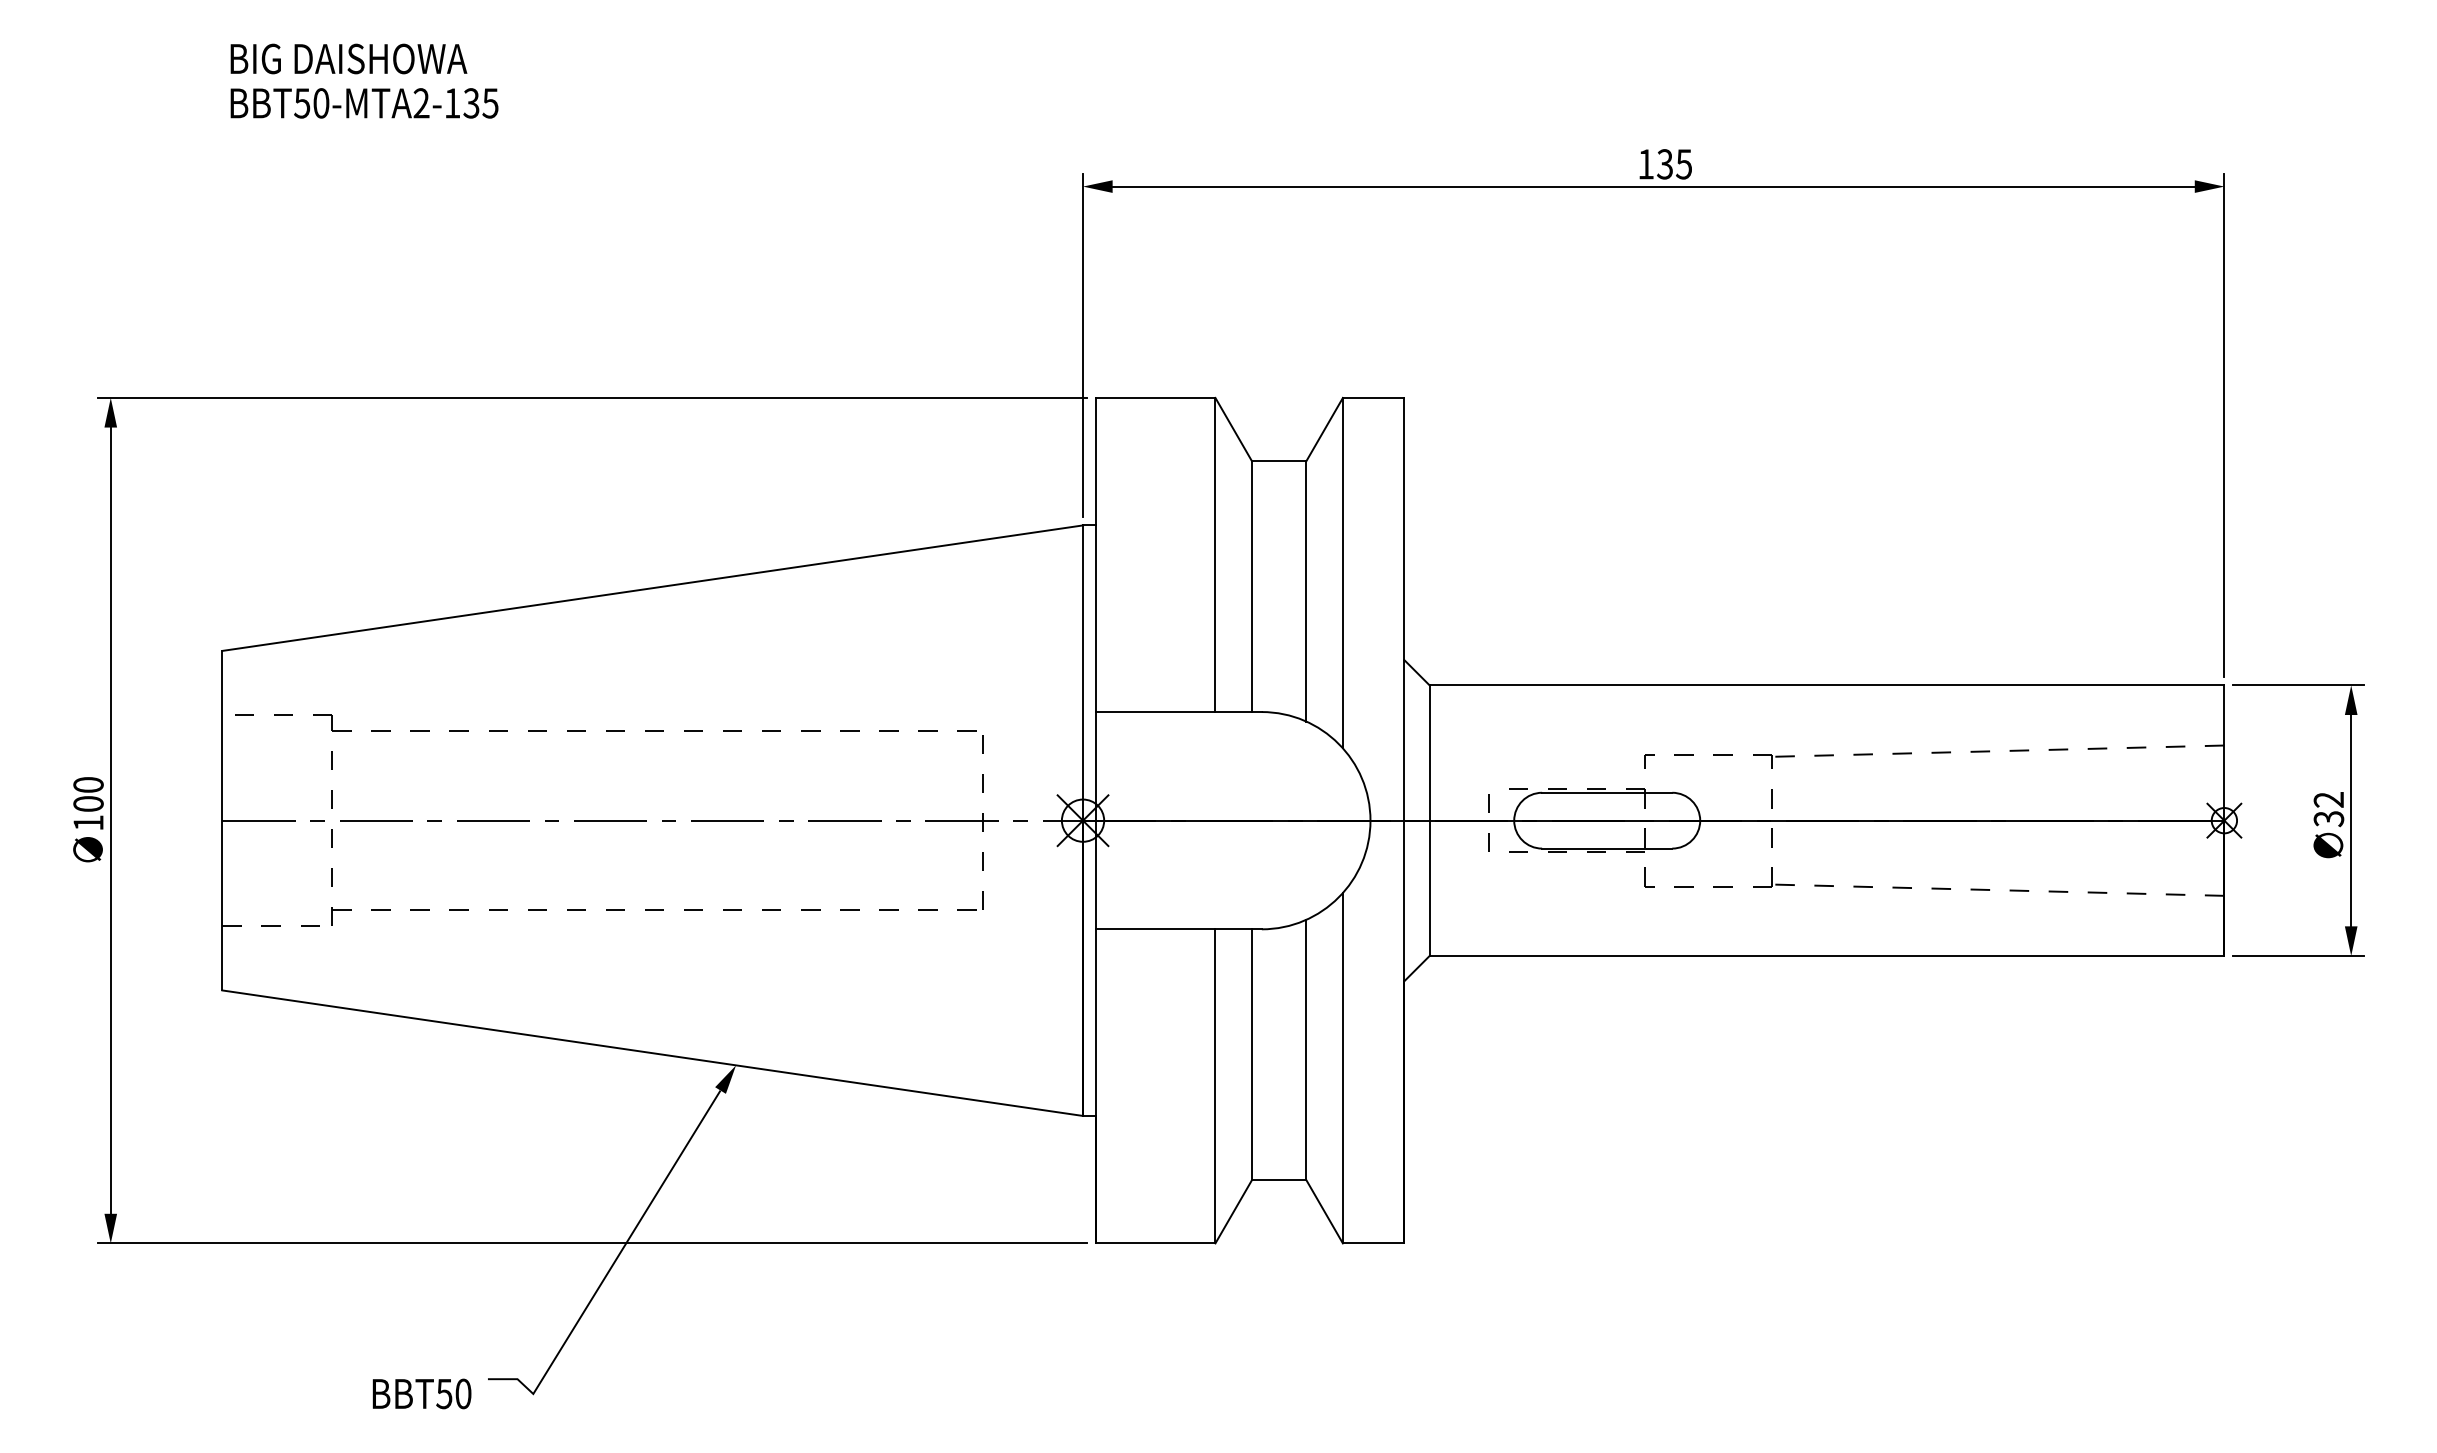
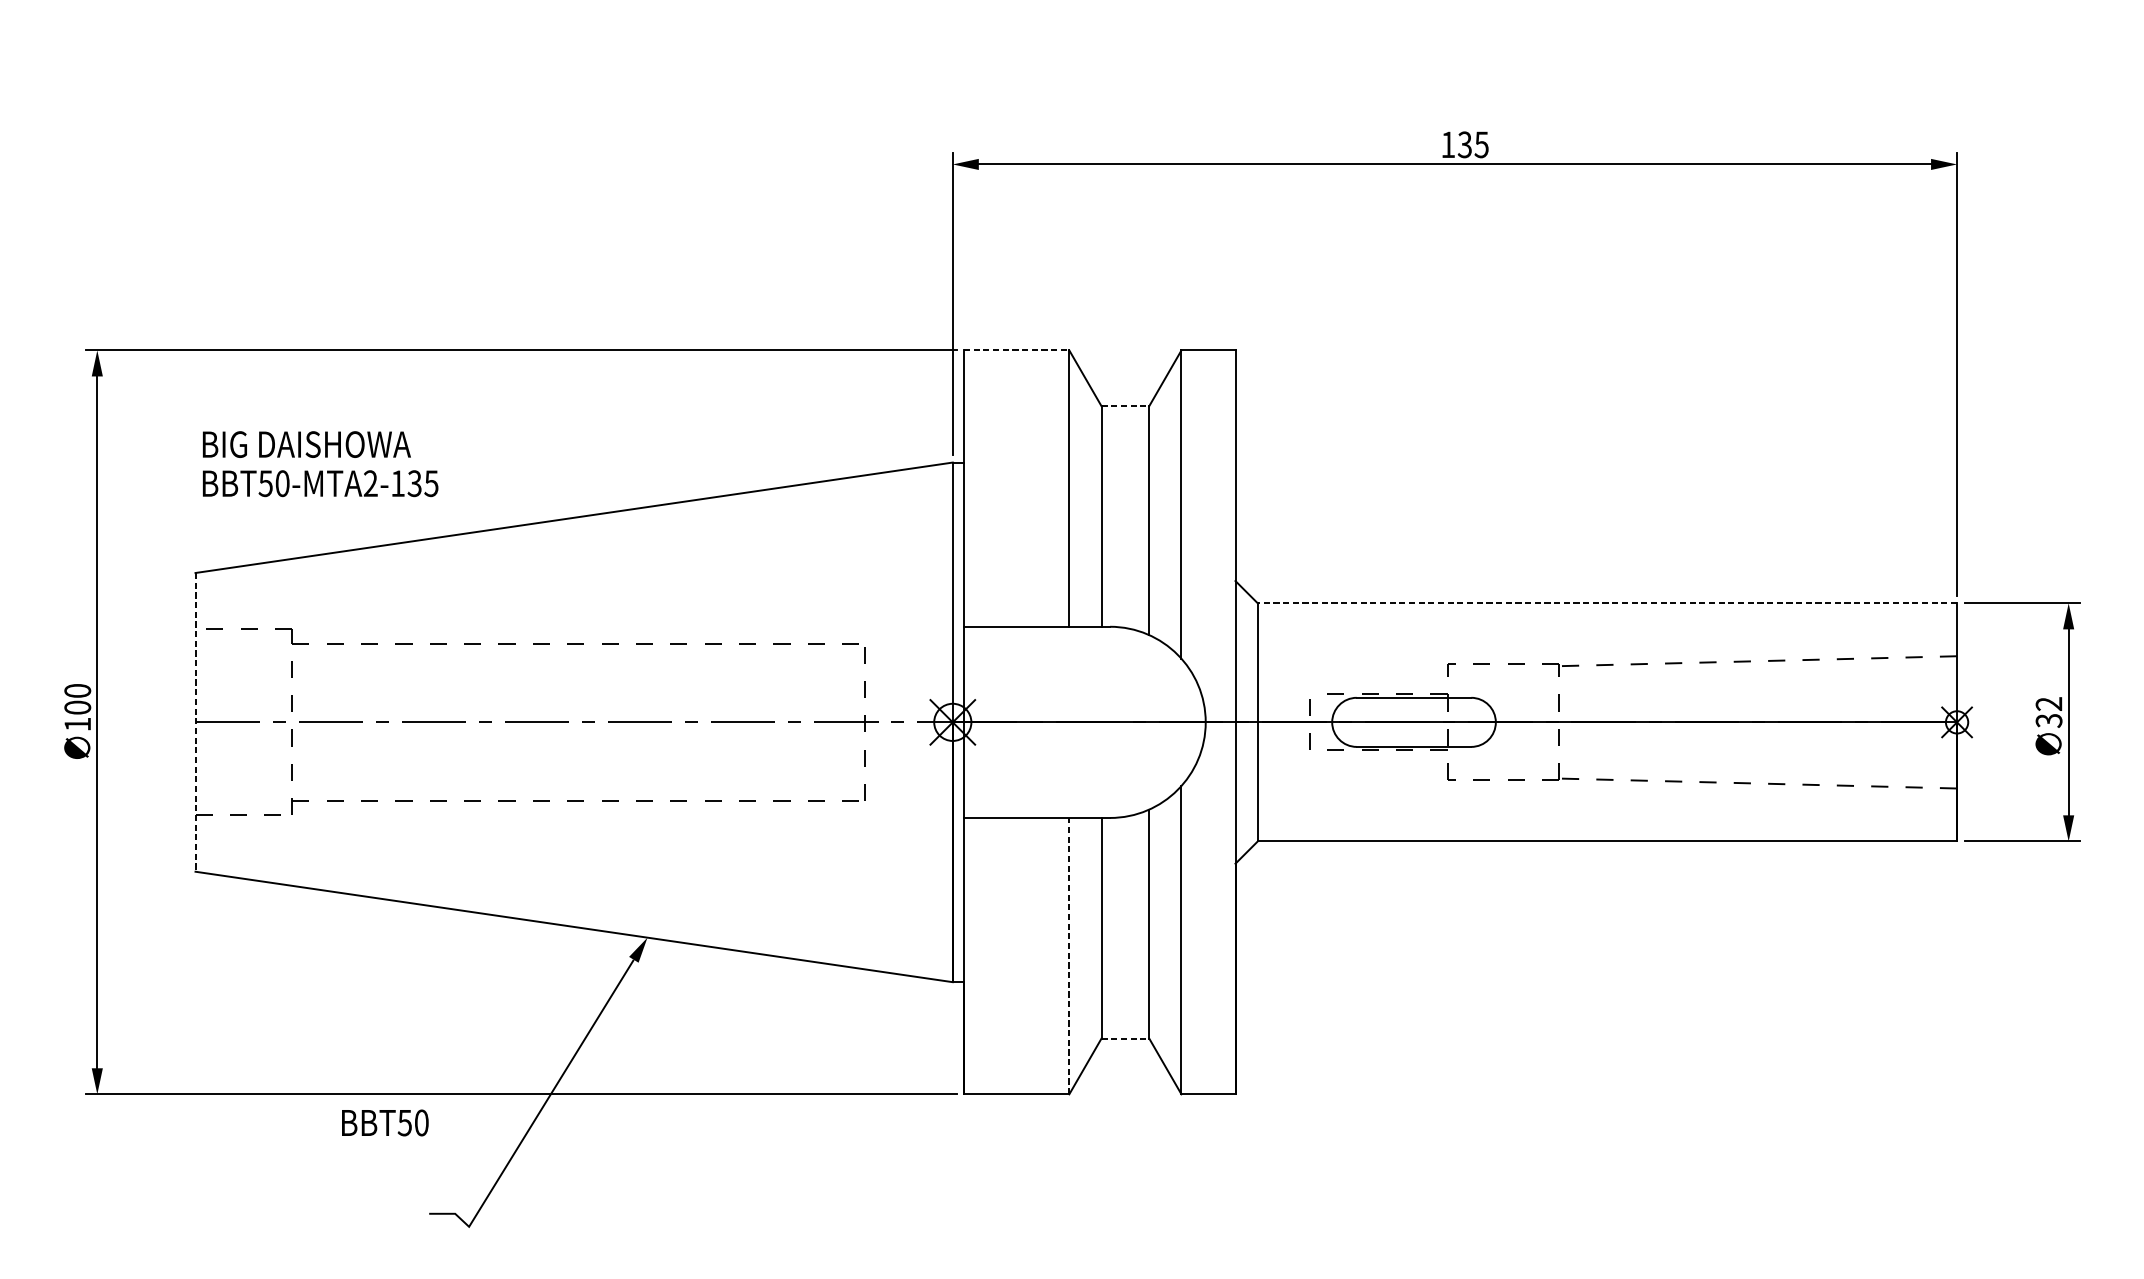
text: (364, 80) -> (320, 463), moved
line: (1155, 397) -> (1016, 350), solid -> dashed
line: (1279, 461) -> (1125, 406), solid -> dashed
line: (1826, 685) -> (1606, 603), solid -> dashed
line: (222, 820) -> (195, 722), solid -> dashed
line: (1215, 1085) -> (1069, 955), solid -> dashed
line: (1279, 1180) -> (1125, 1038), solid -> dashed
text: (421, 1393) -> (384, 1122), moved

